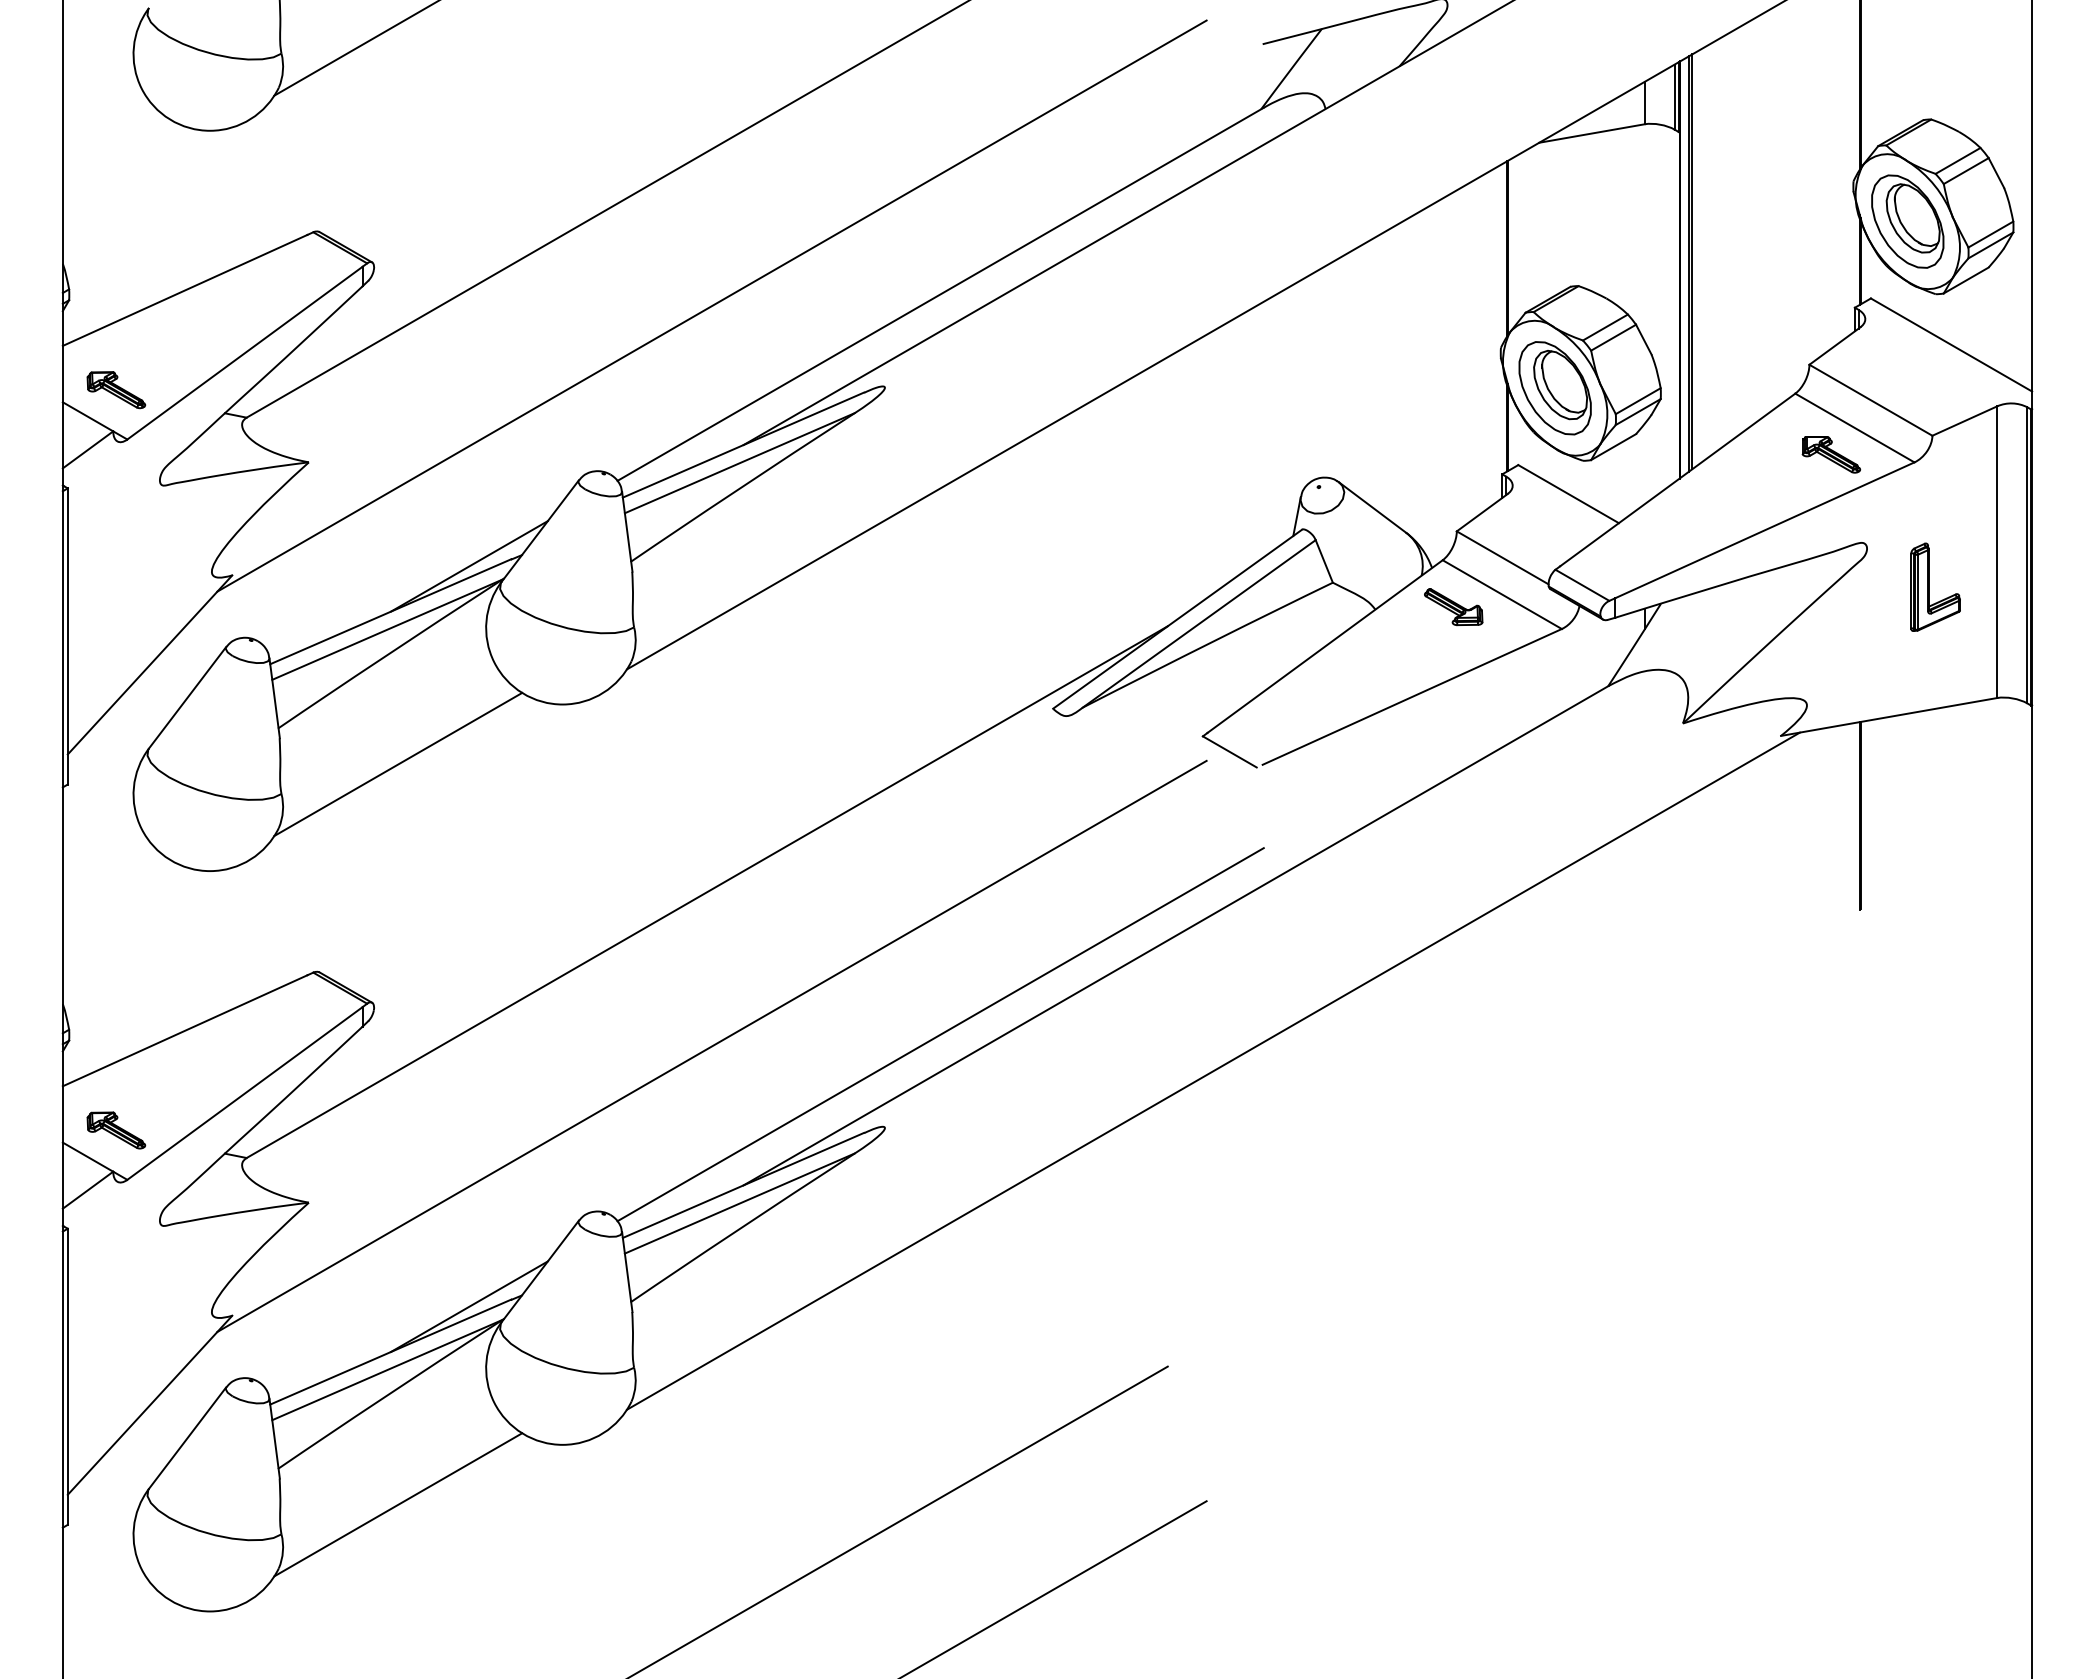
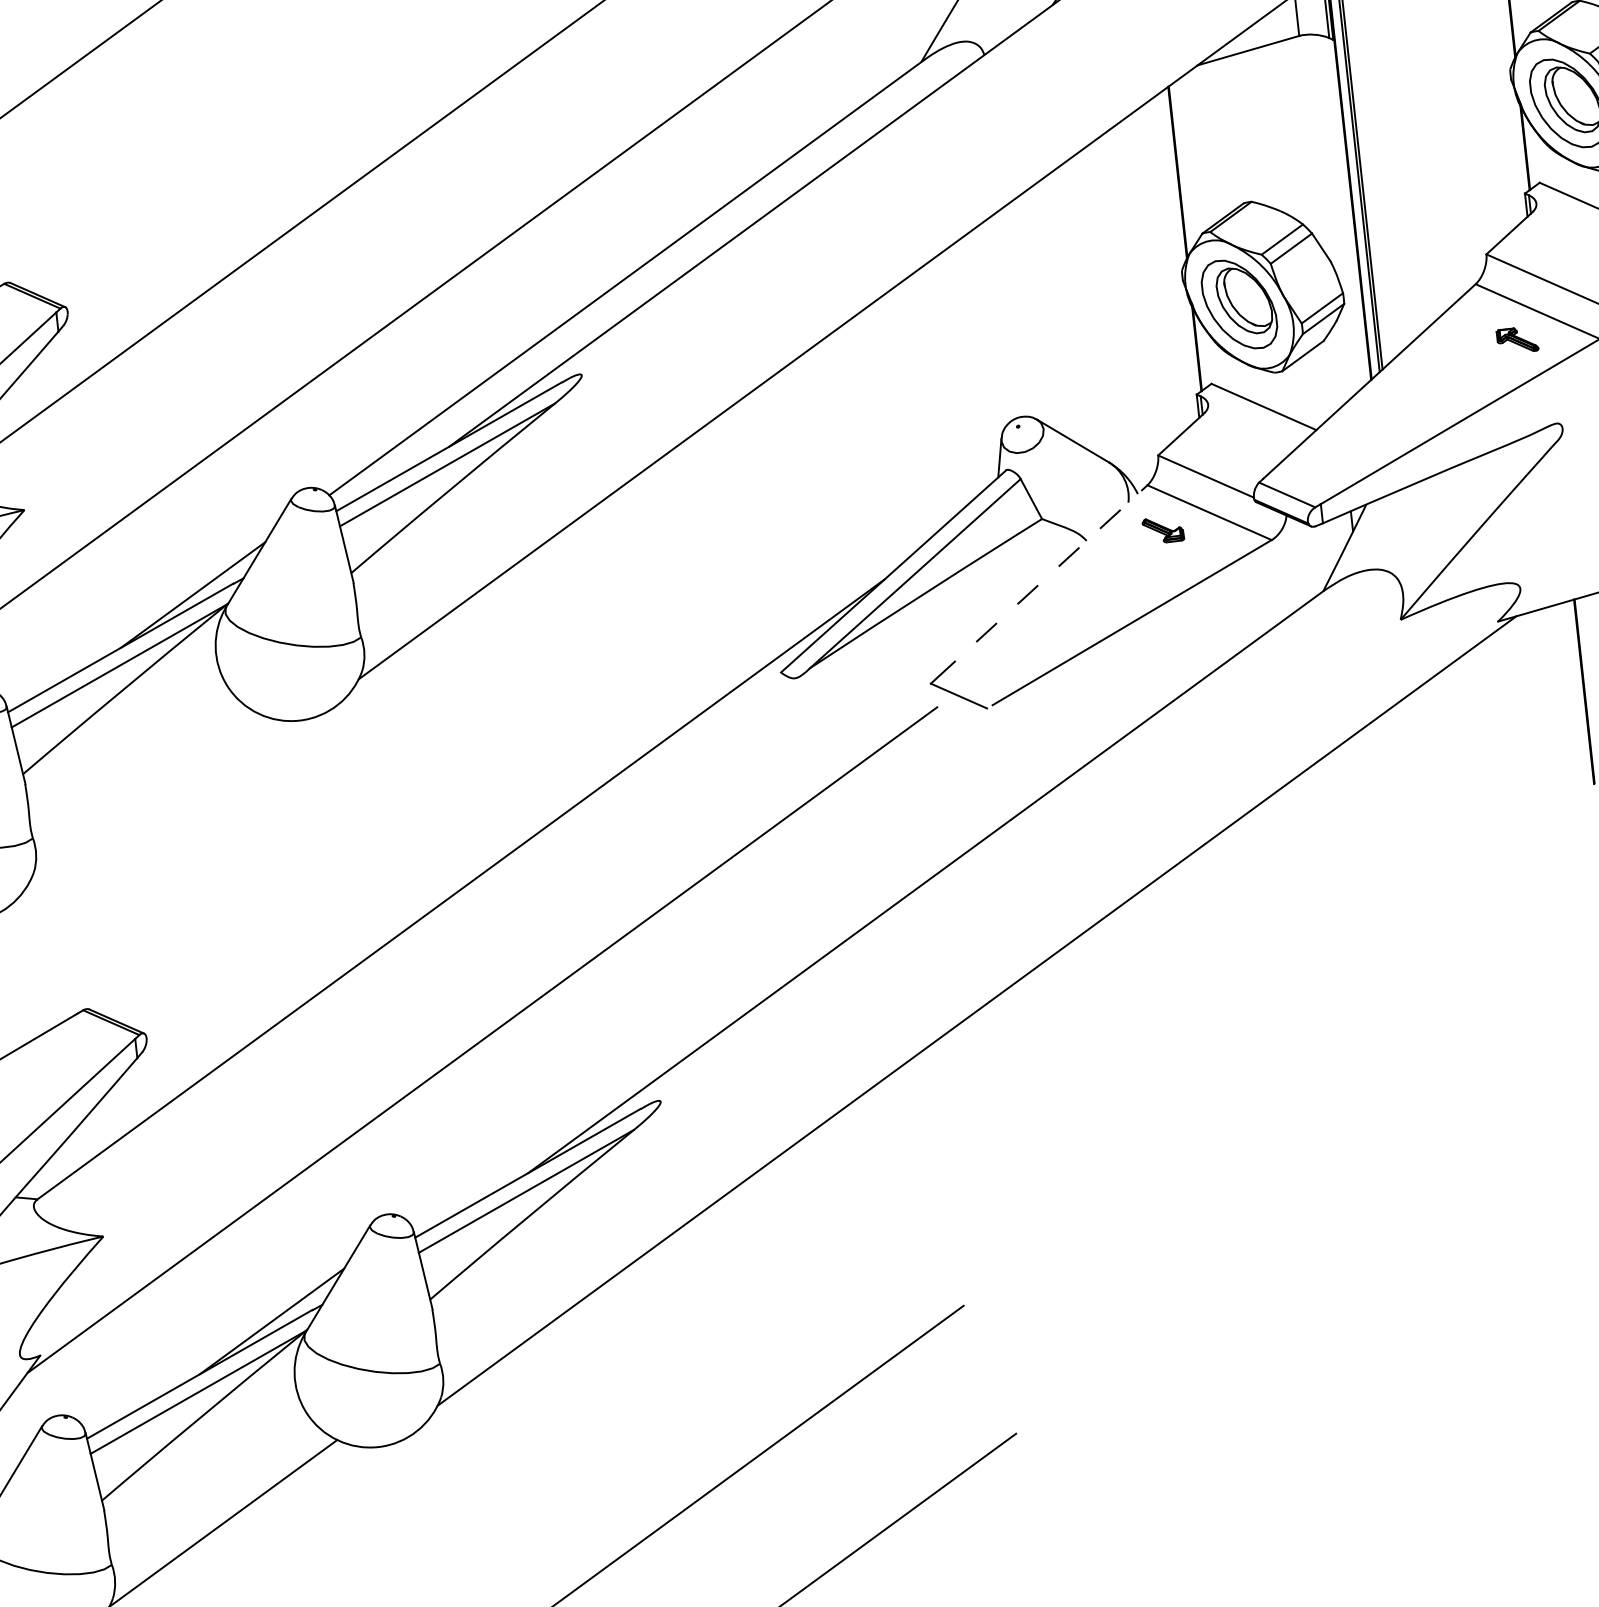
part: (1831, 454) -> (1517, 340), size x0.7
part: (1453, 607) -> (1163, 530), size x0.7
line: (1325, 646) -> (1041, 582), solid -> dashed
line: (398, 764) -> (144, 797), removed
line: (940, 1034) -> (705, 1004), removed

